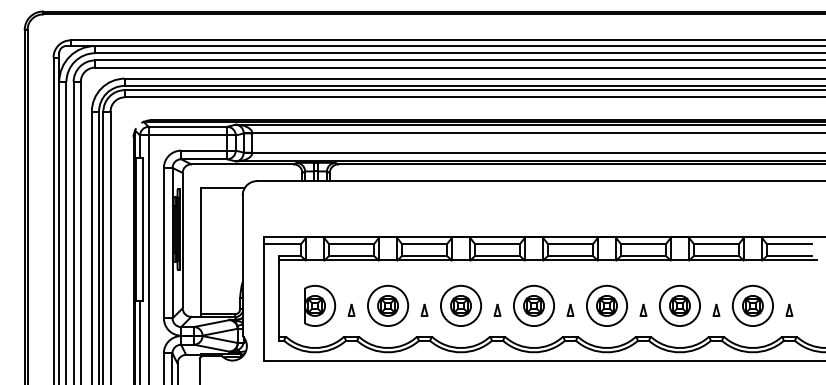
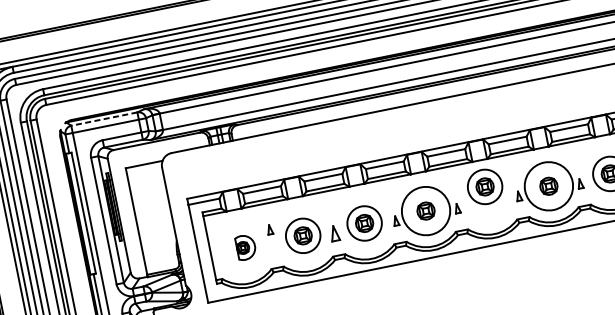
line: (187, 126) -> (103, 118), solid -> dashed
part: (320, 305) -> (246, 246), size x0.7
circle: (533, 305) -> (425, 210), size x1.4
part: (606, 305) -> (484, 186), moved
circle: (679, 305) -> (548, 186), size x1.4
part: (351, 309) -> (269, 229), moved
part: (424, 309) -> (334, 232), size x1.6

